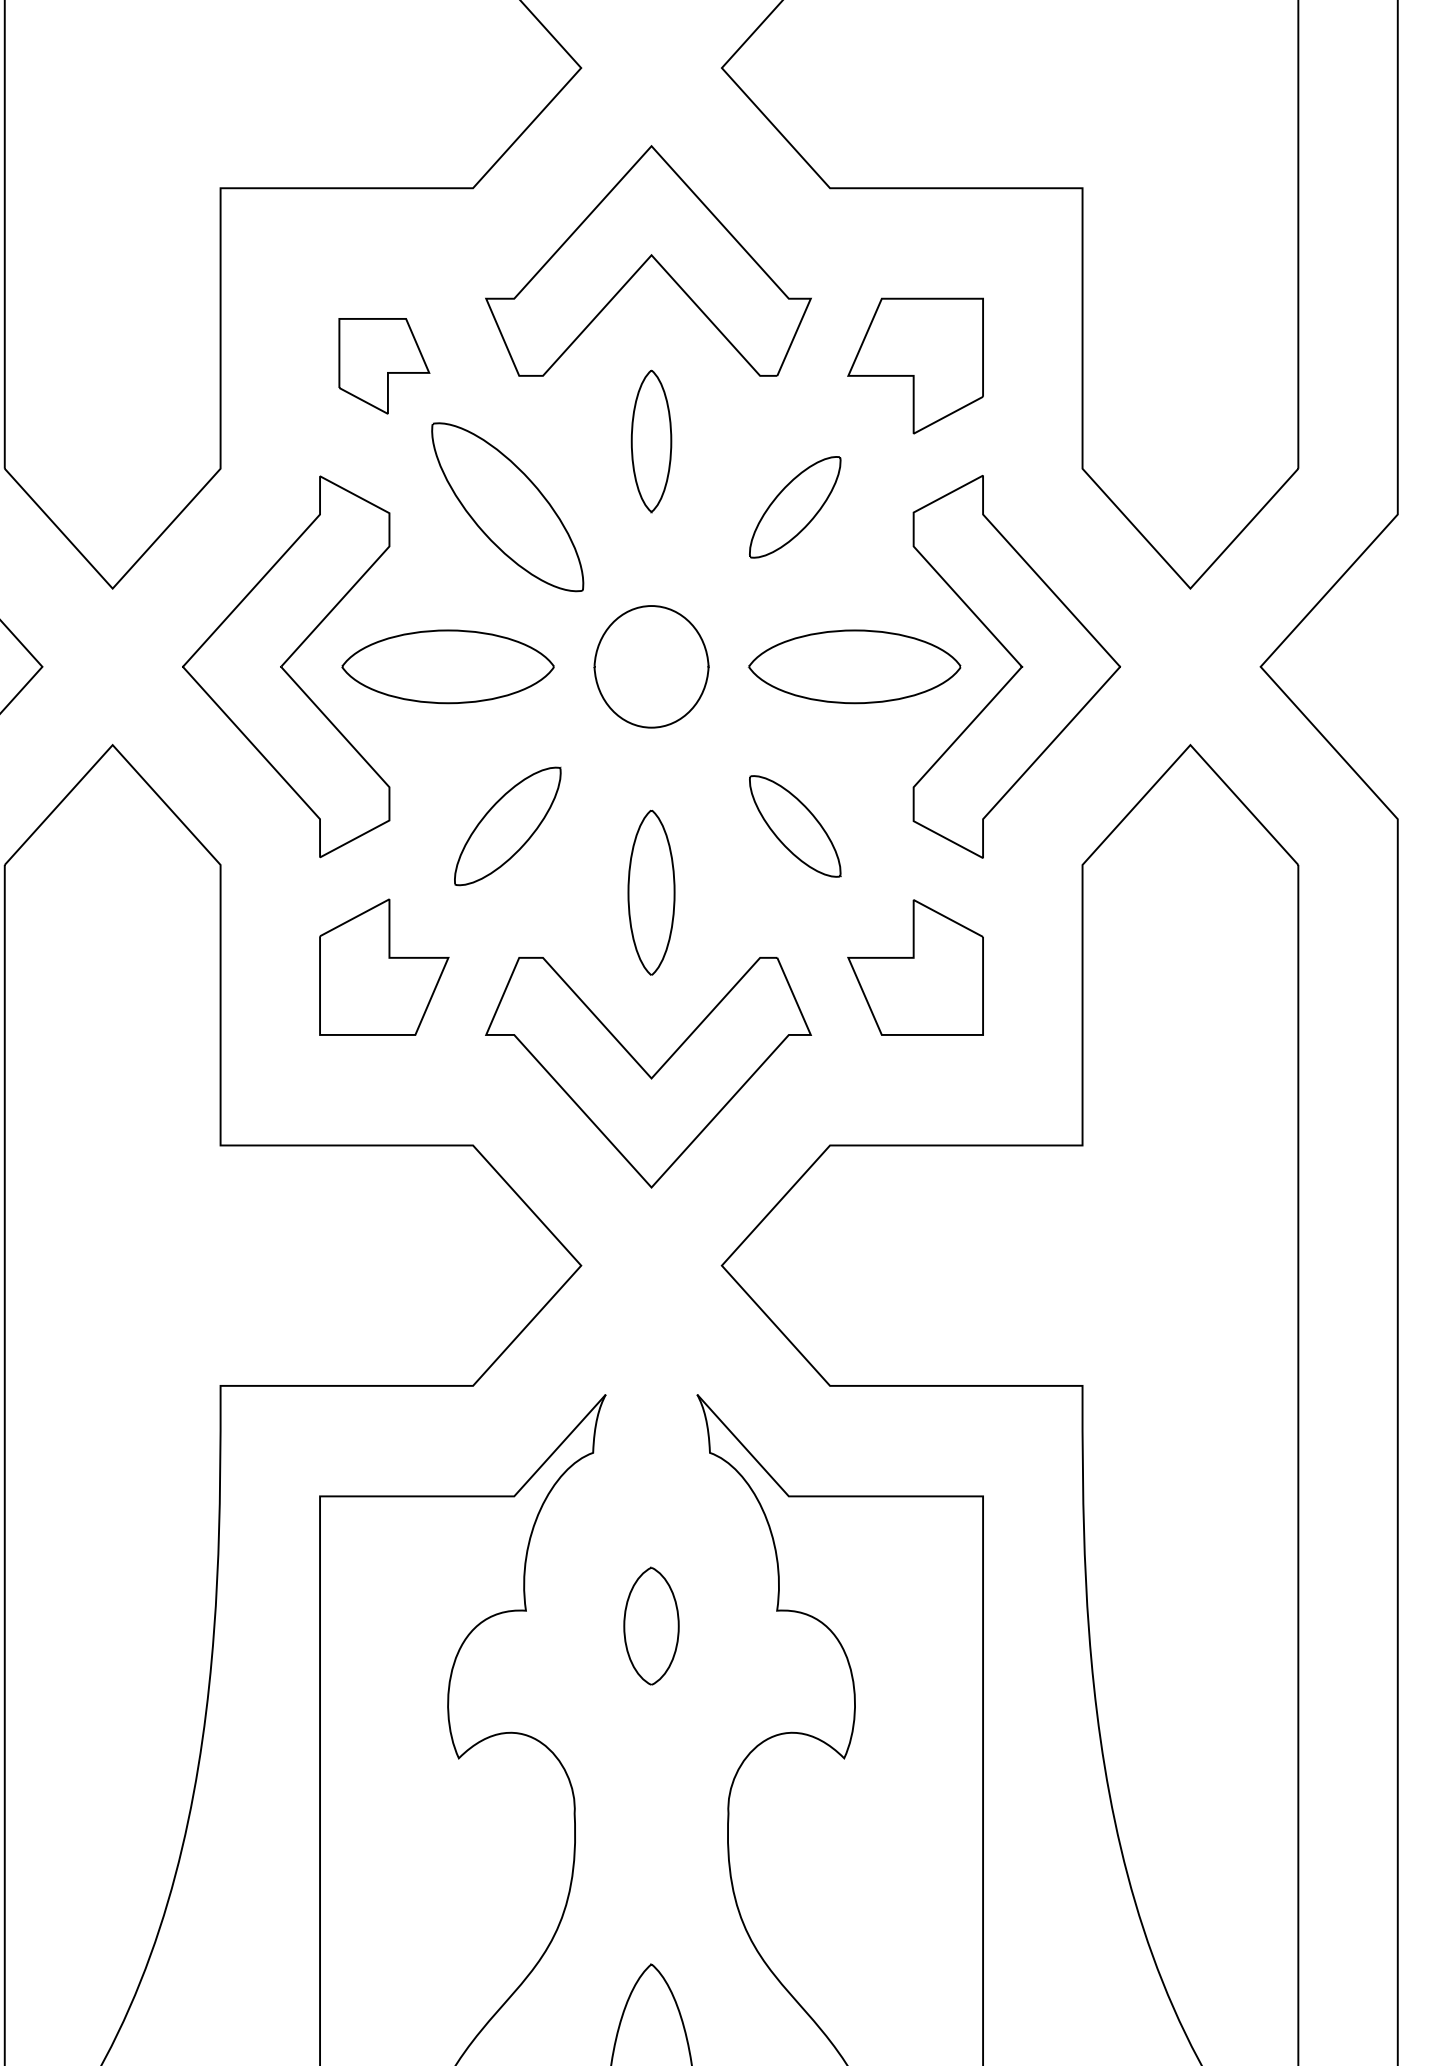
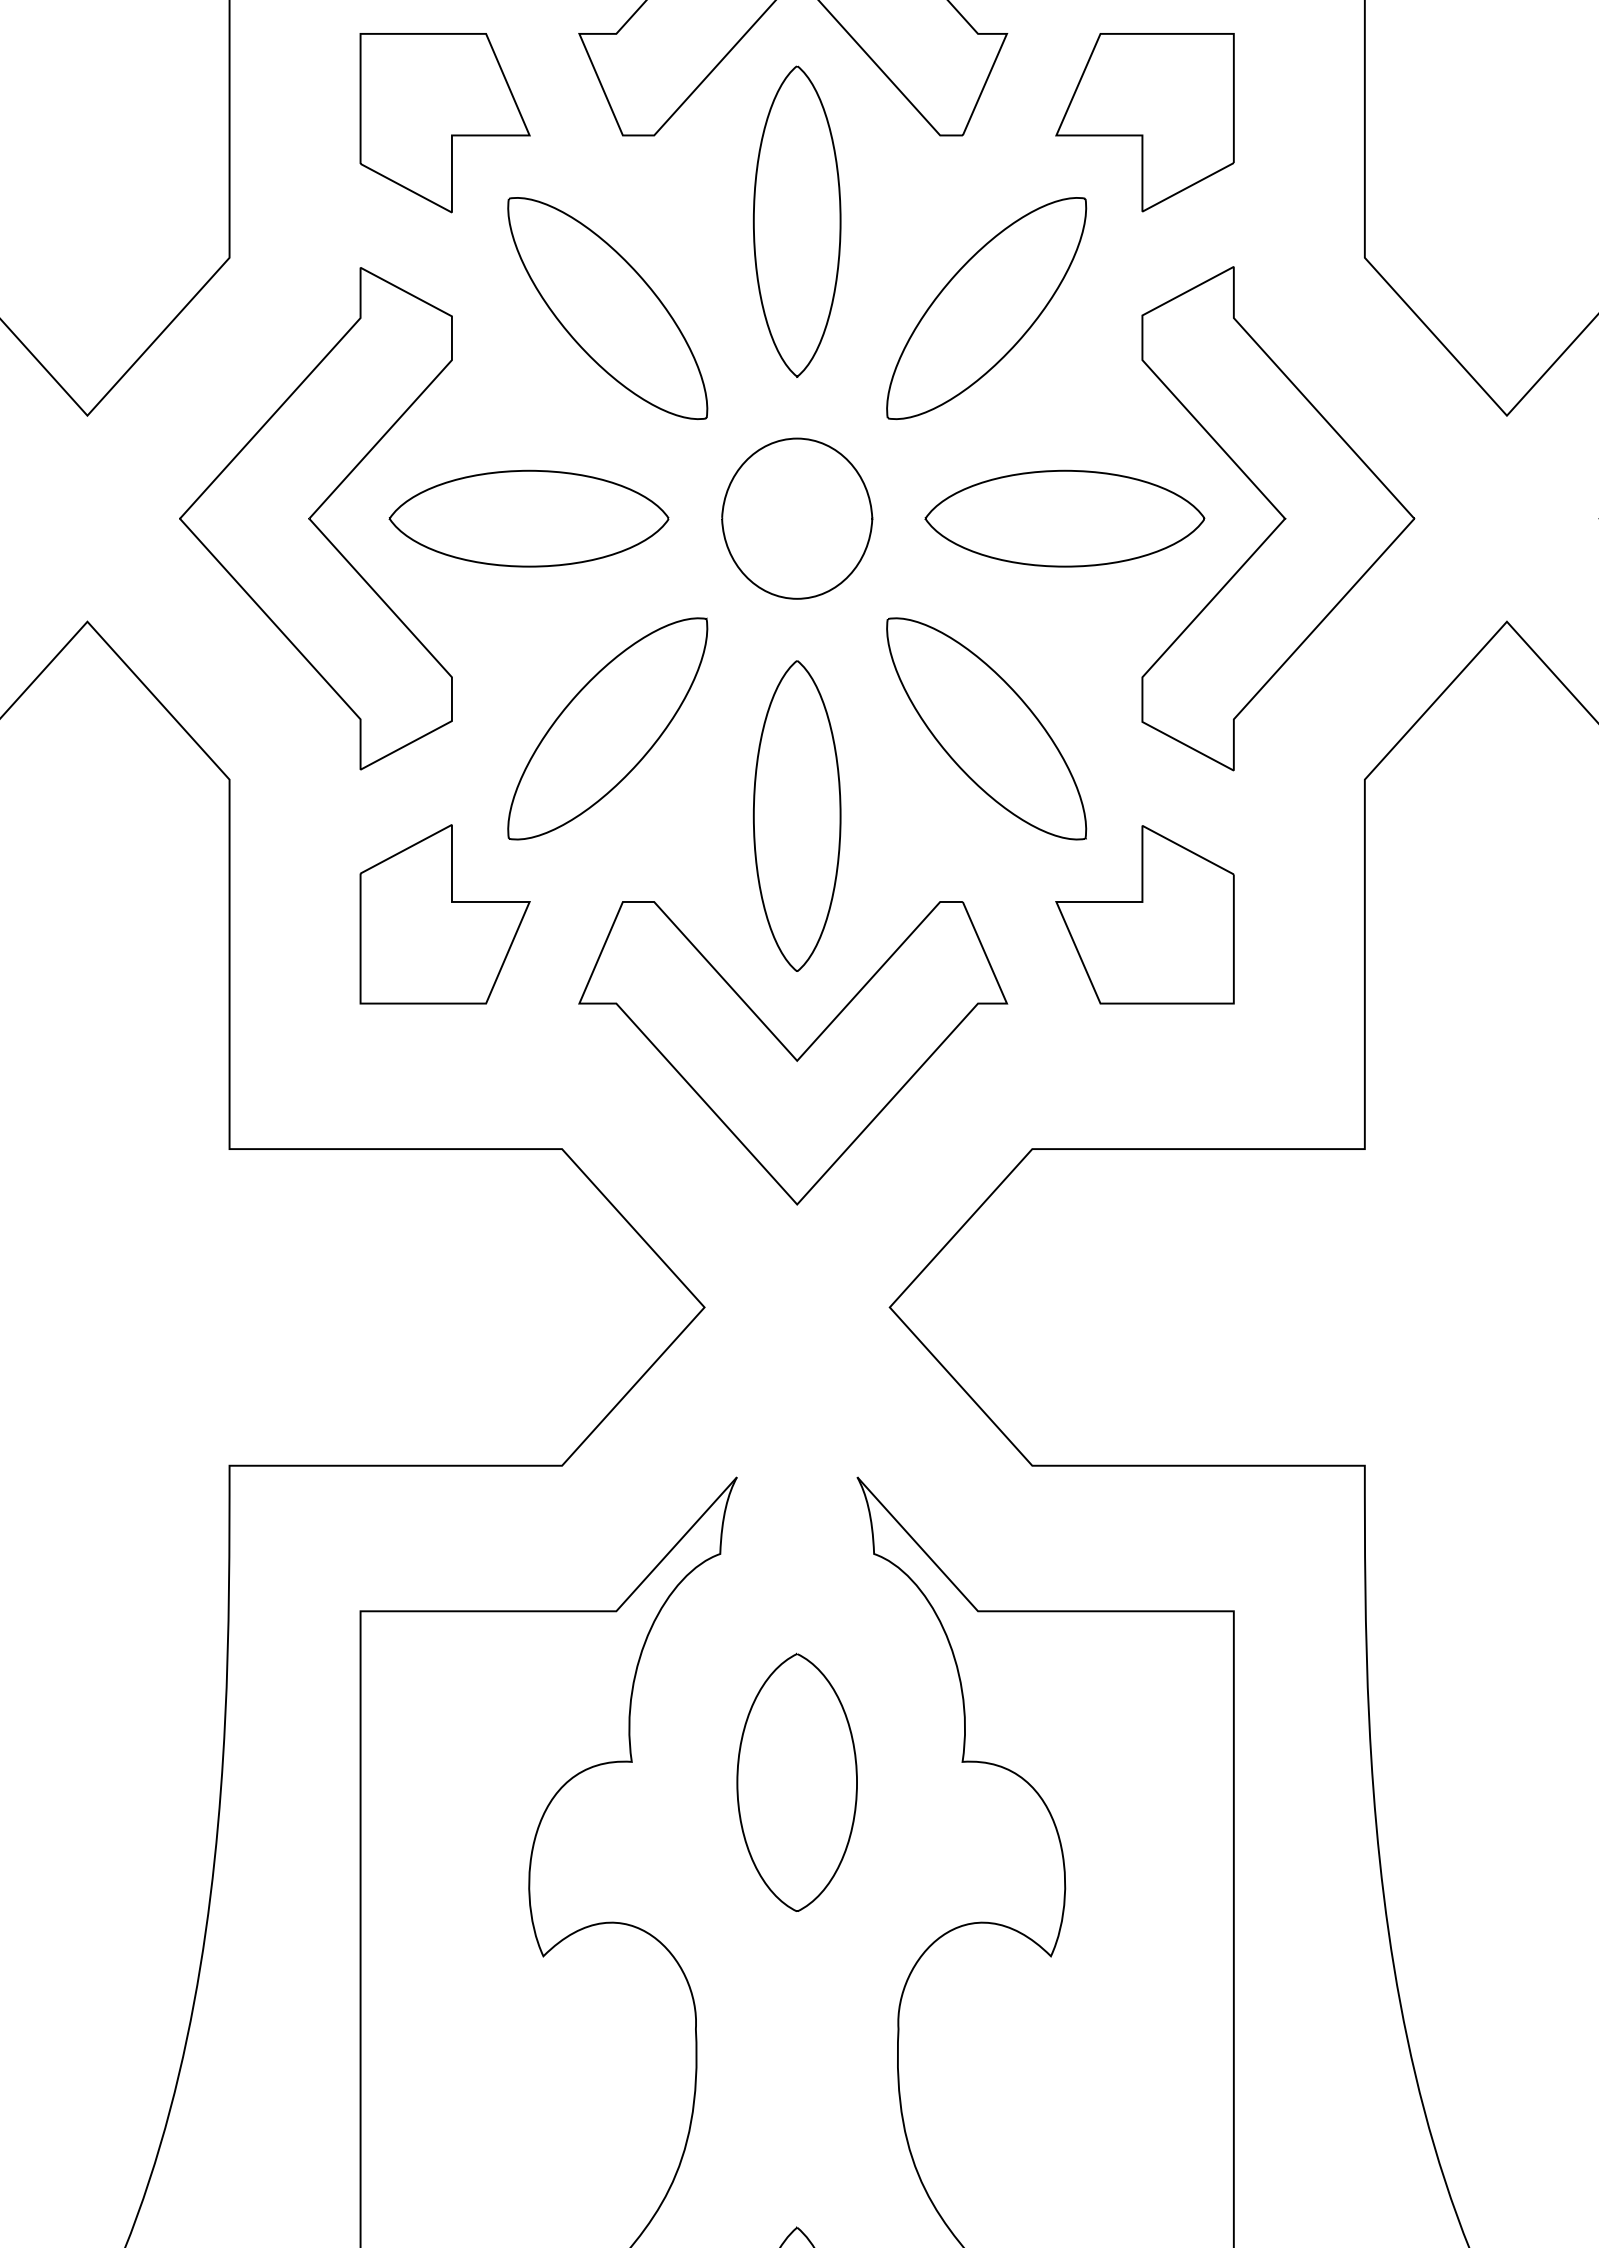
part: (384, 365) -> (445, 121), size x1.43
part: (651, 441) -> (797, 221), size x1.67
part: (794, 507) -> (985, 308), size x1.67
part: (507, 826) -> (607, 728), size x1.43
part: (794, 826) -> (985, 728), size x1.67
part: (651, 892) -> (797, 815), size x1.43
part: (651, 1625) -> (797, 1781), size x1.67

